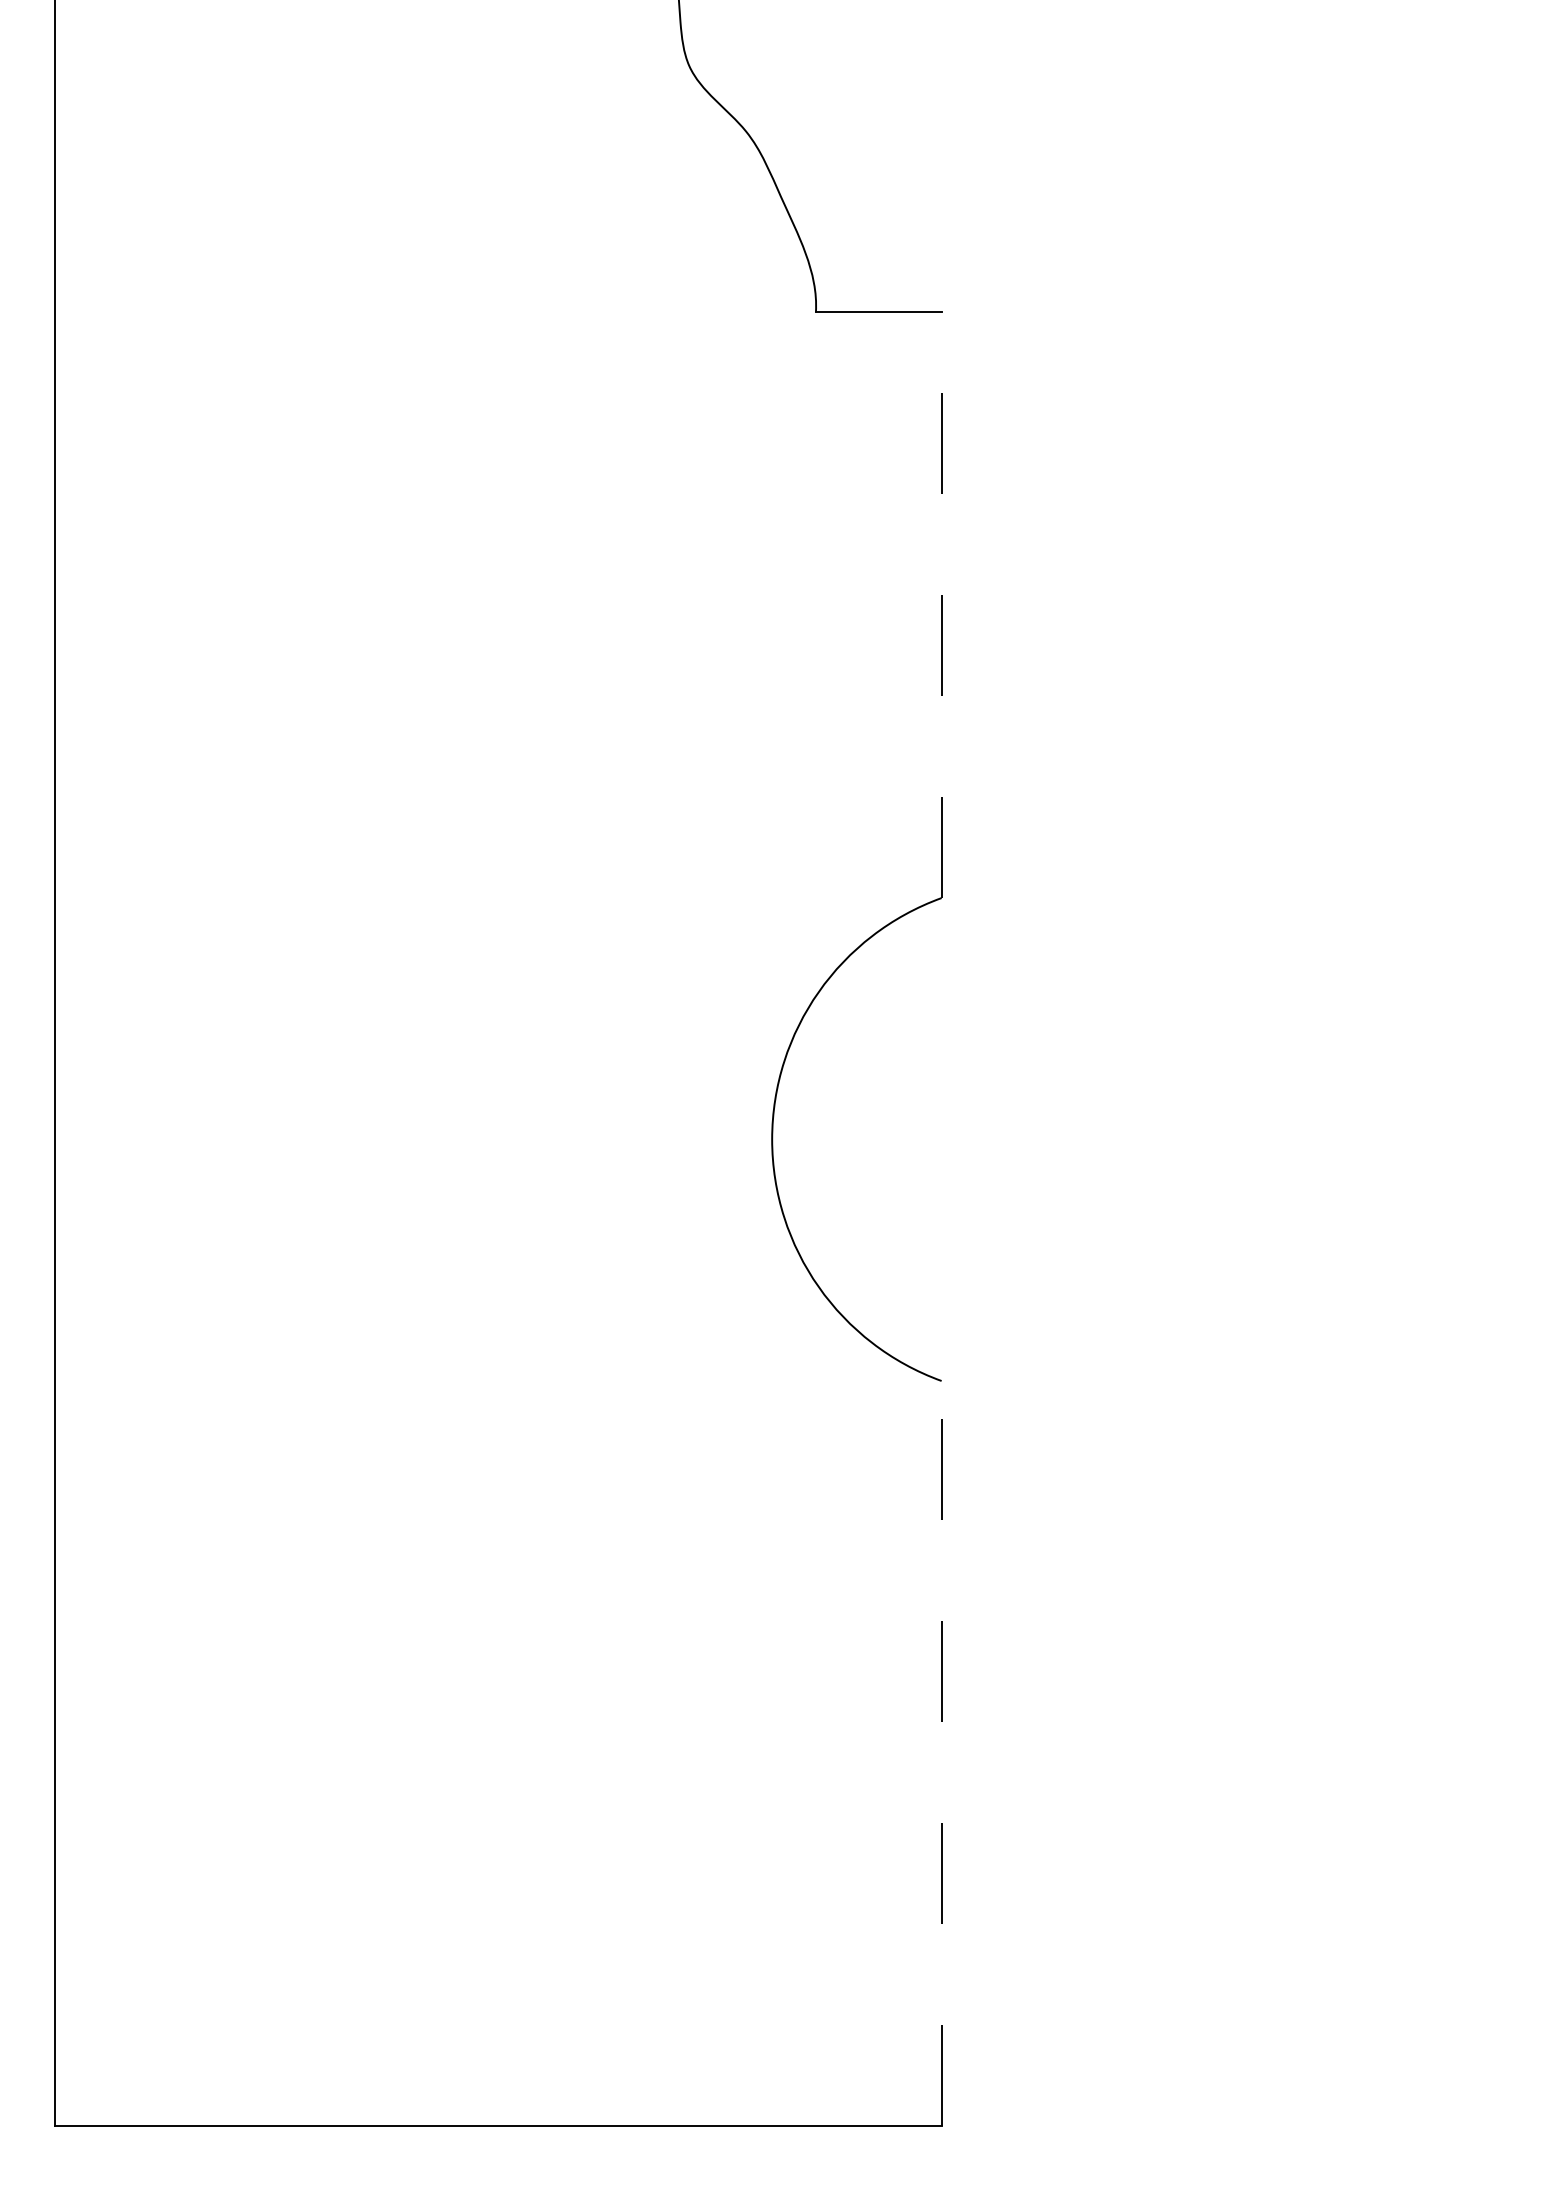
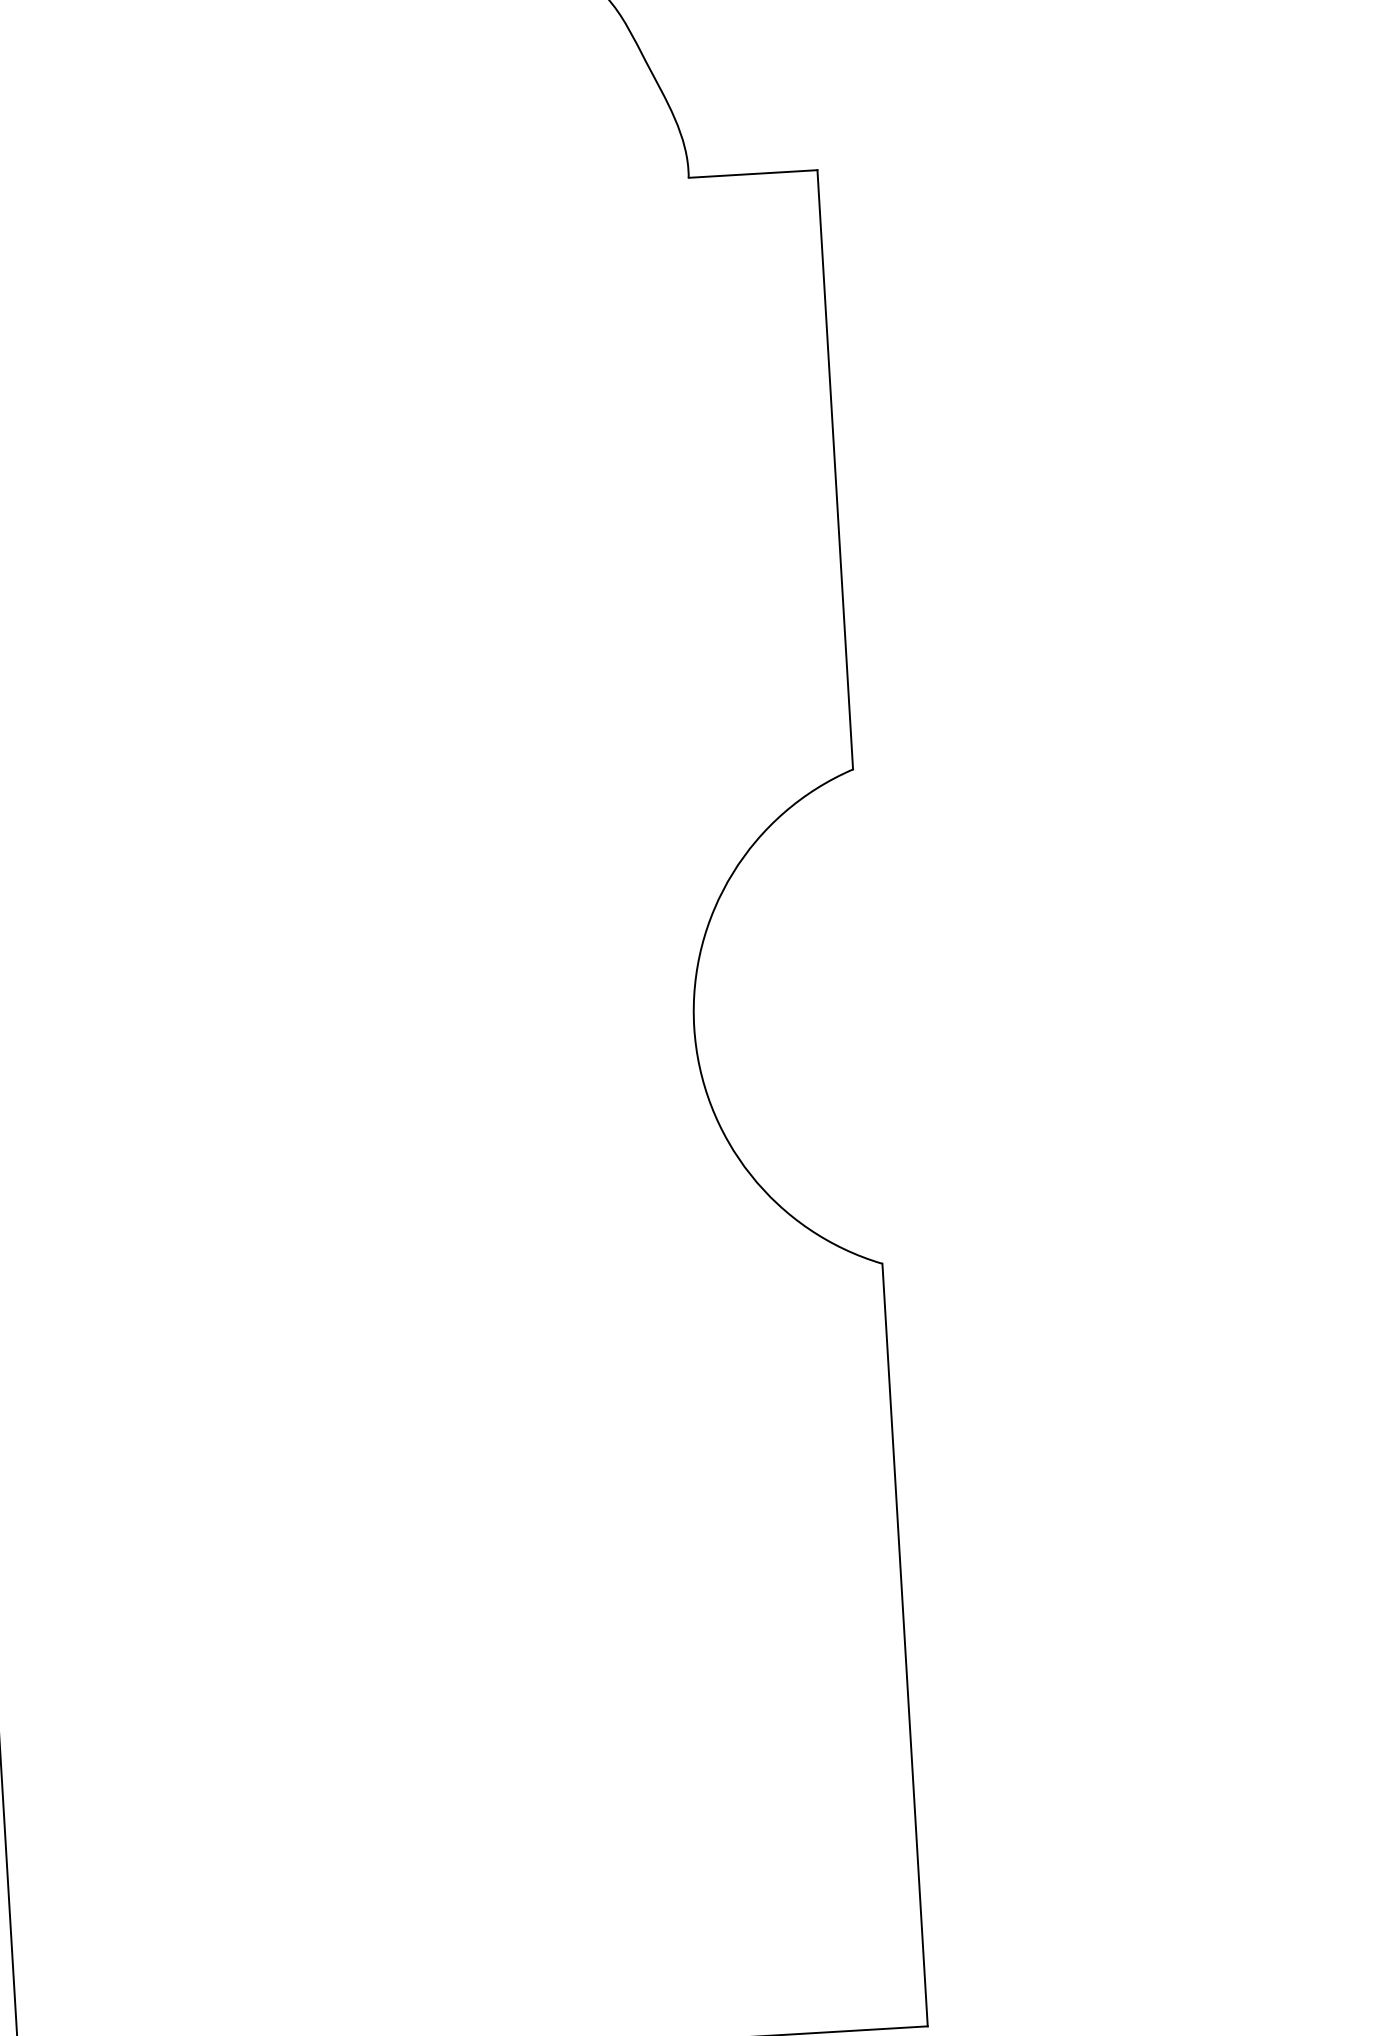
line: (941, 605) -> (835, 470), dashed -> solid
line: (941, 1753) -> (904, 1644), dashed -> solid

